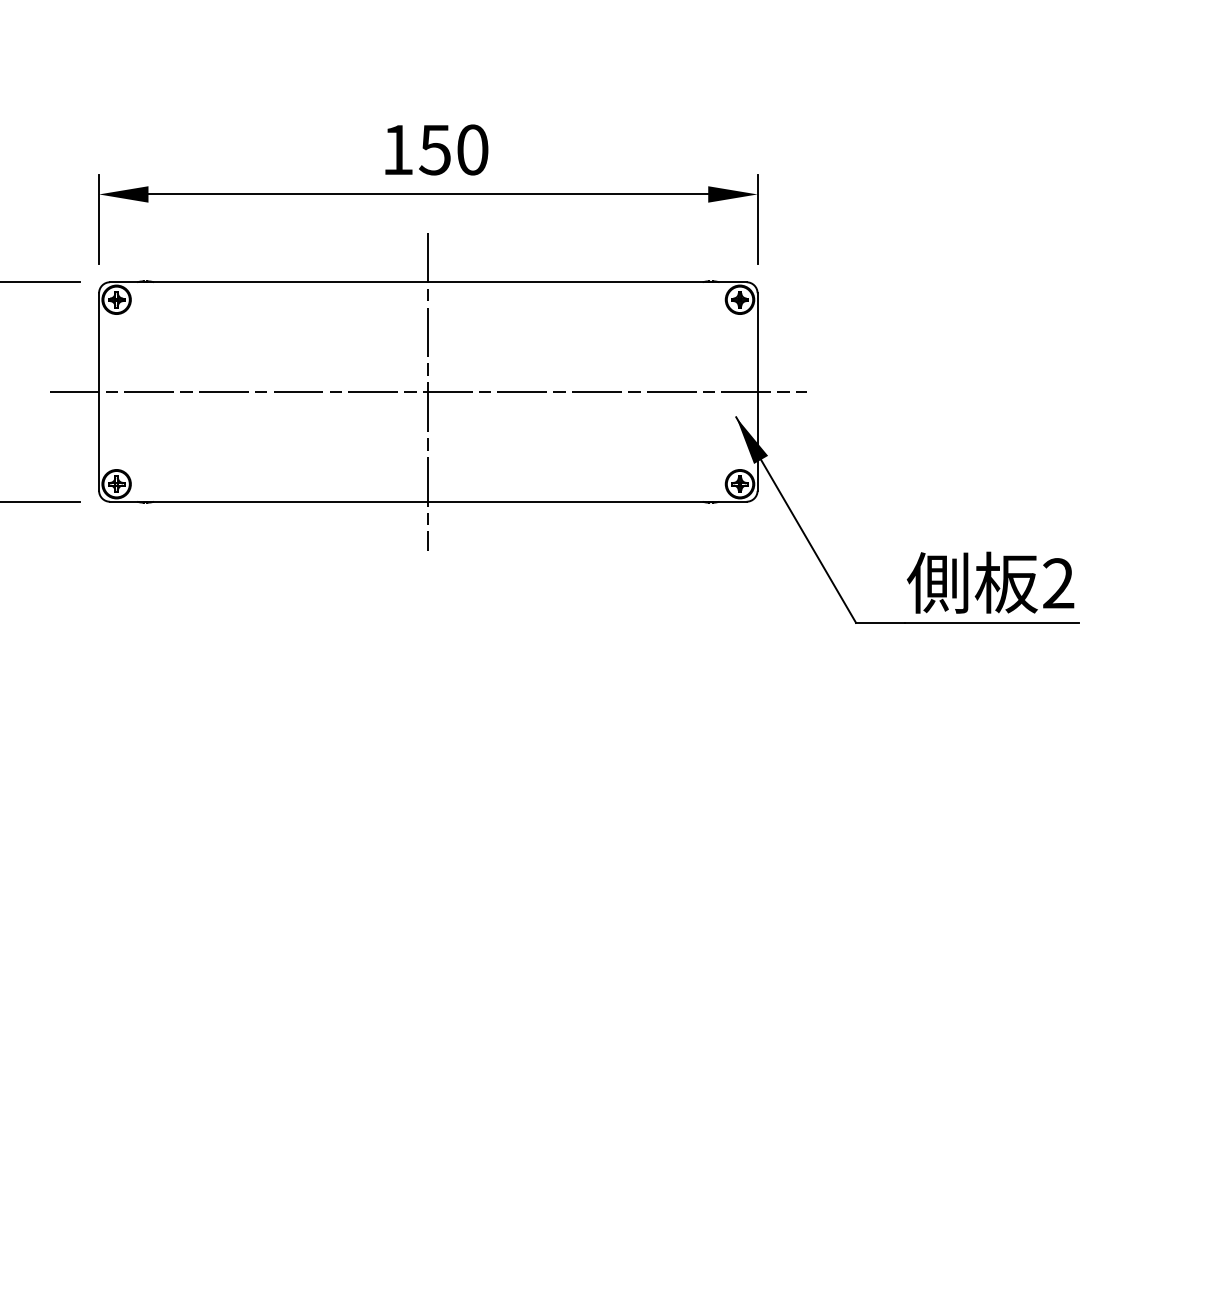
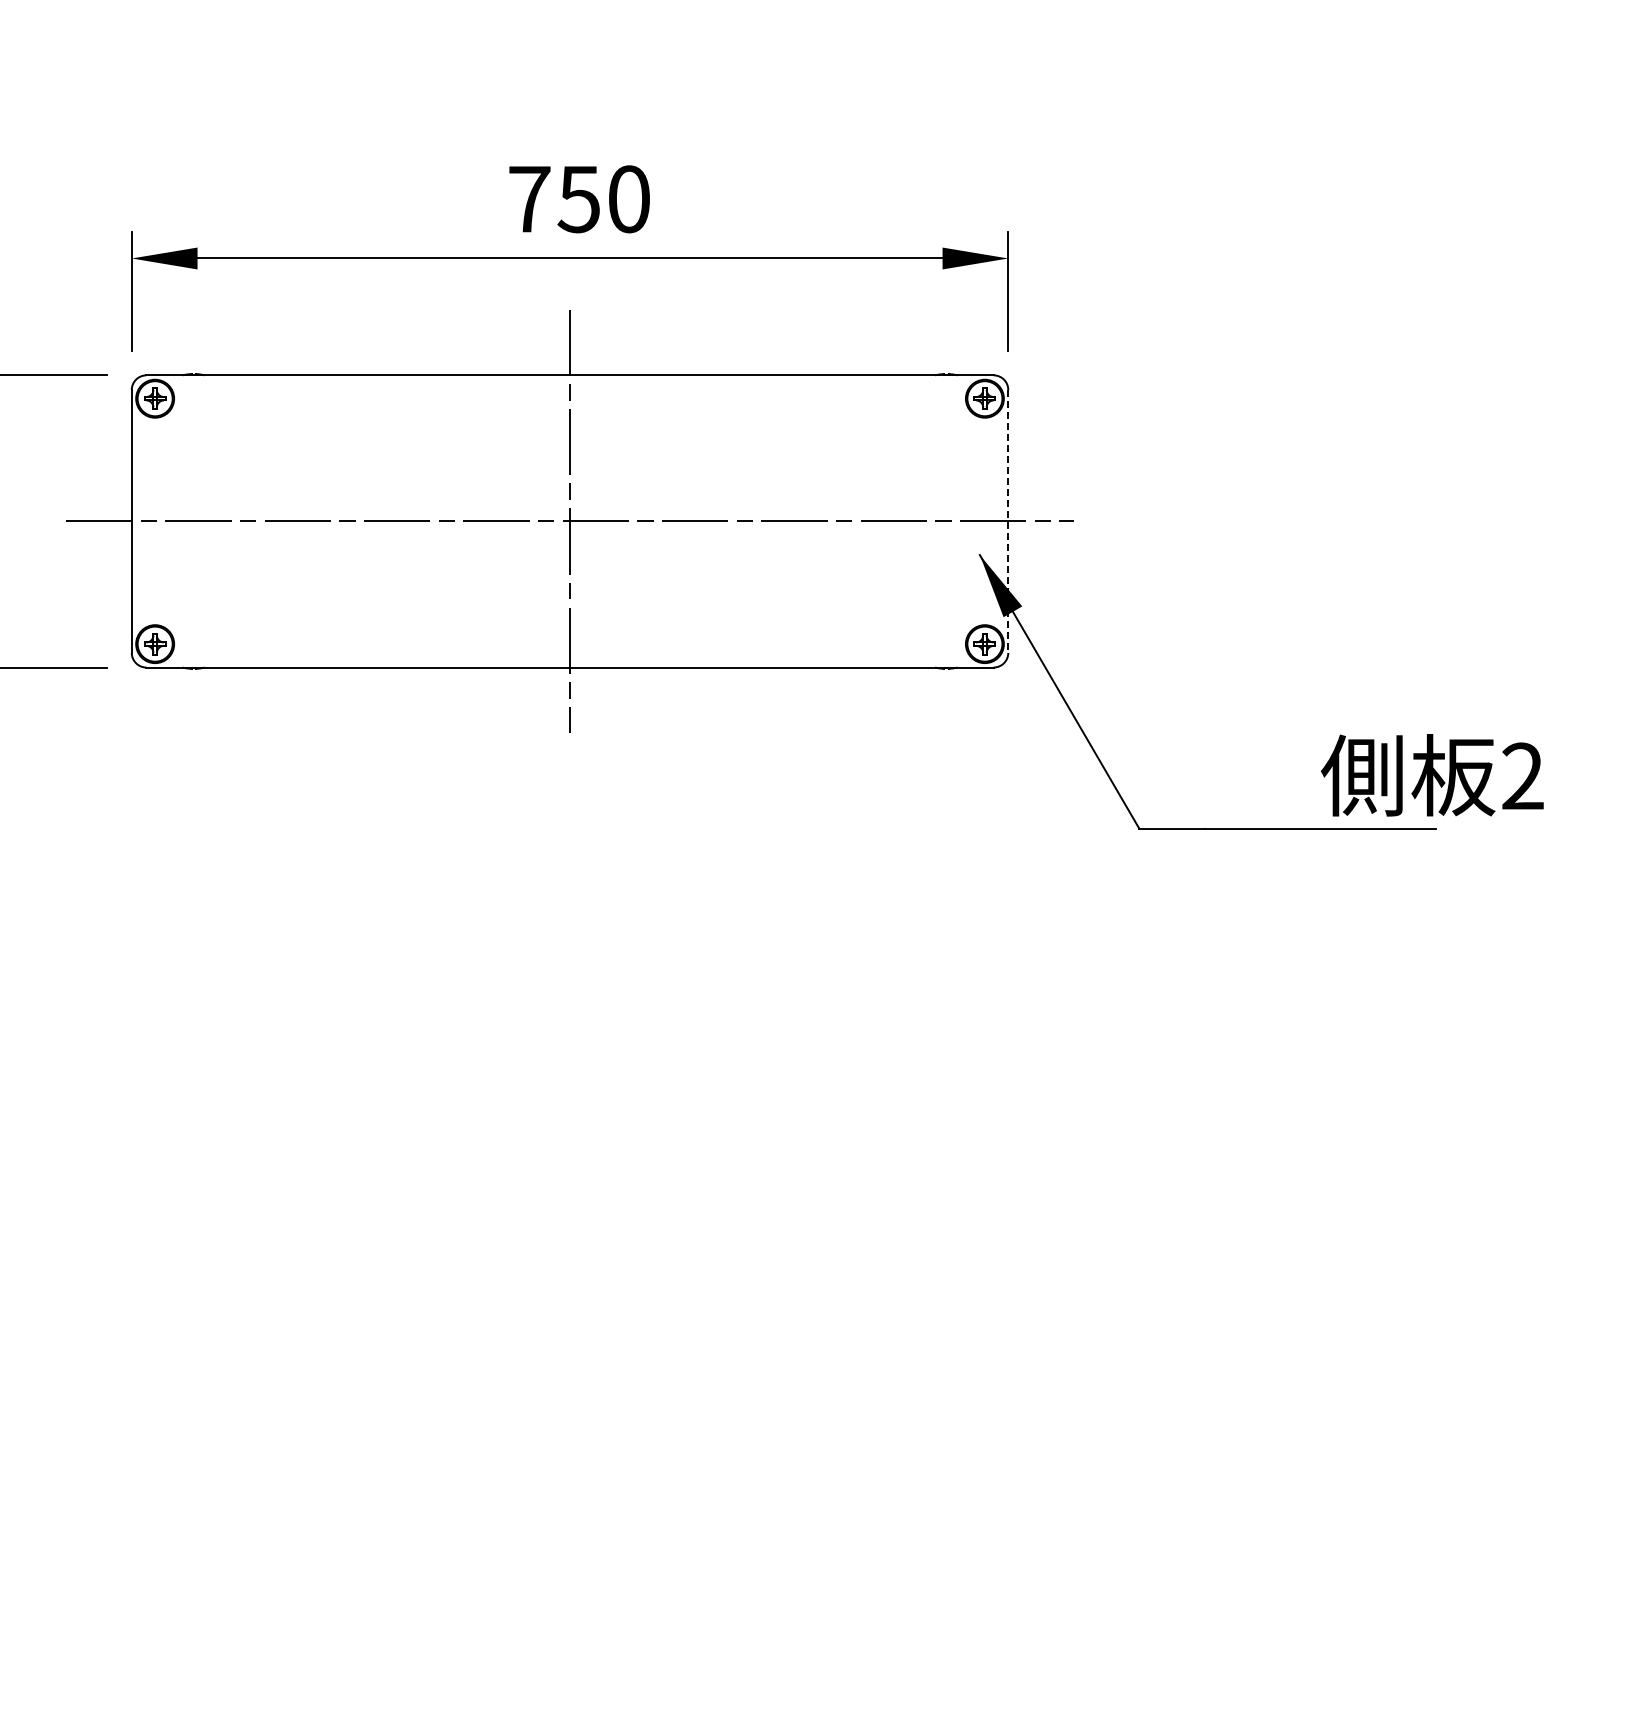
text: (397, 150) -> (529, 199), 150 -> 750
line: (757, 392) -> (1008, 521), solid -> dashed
text: (990, 582) -> (1432, 775), moved

